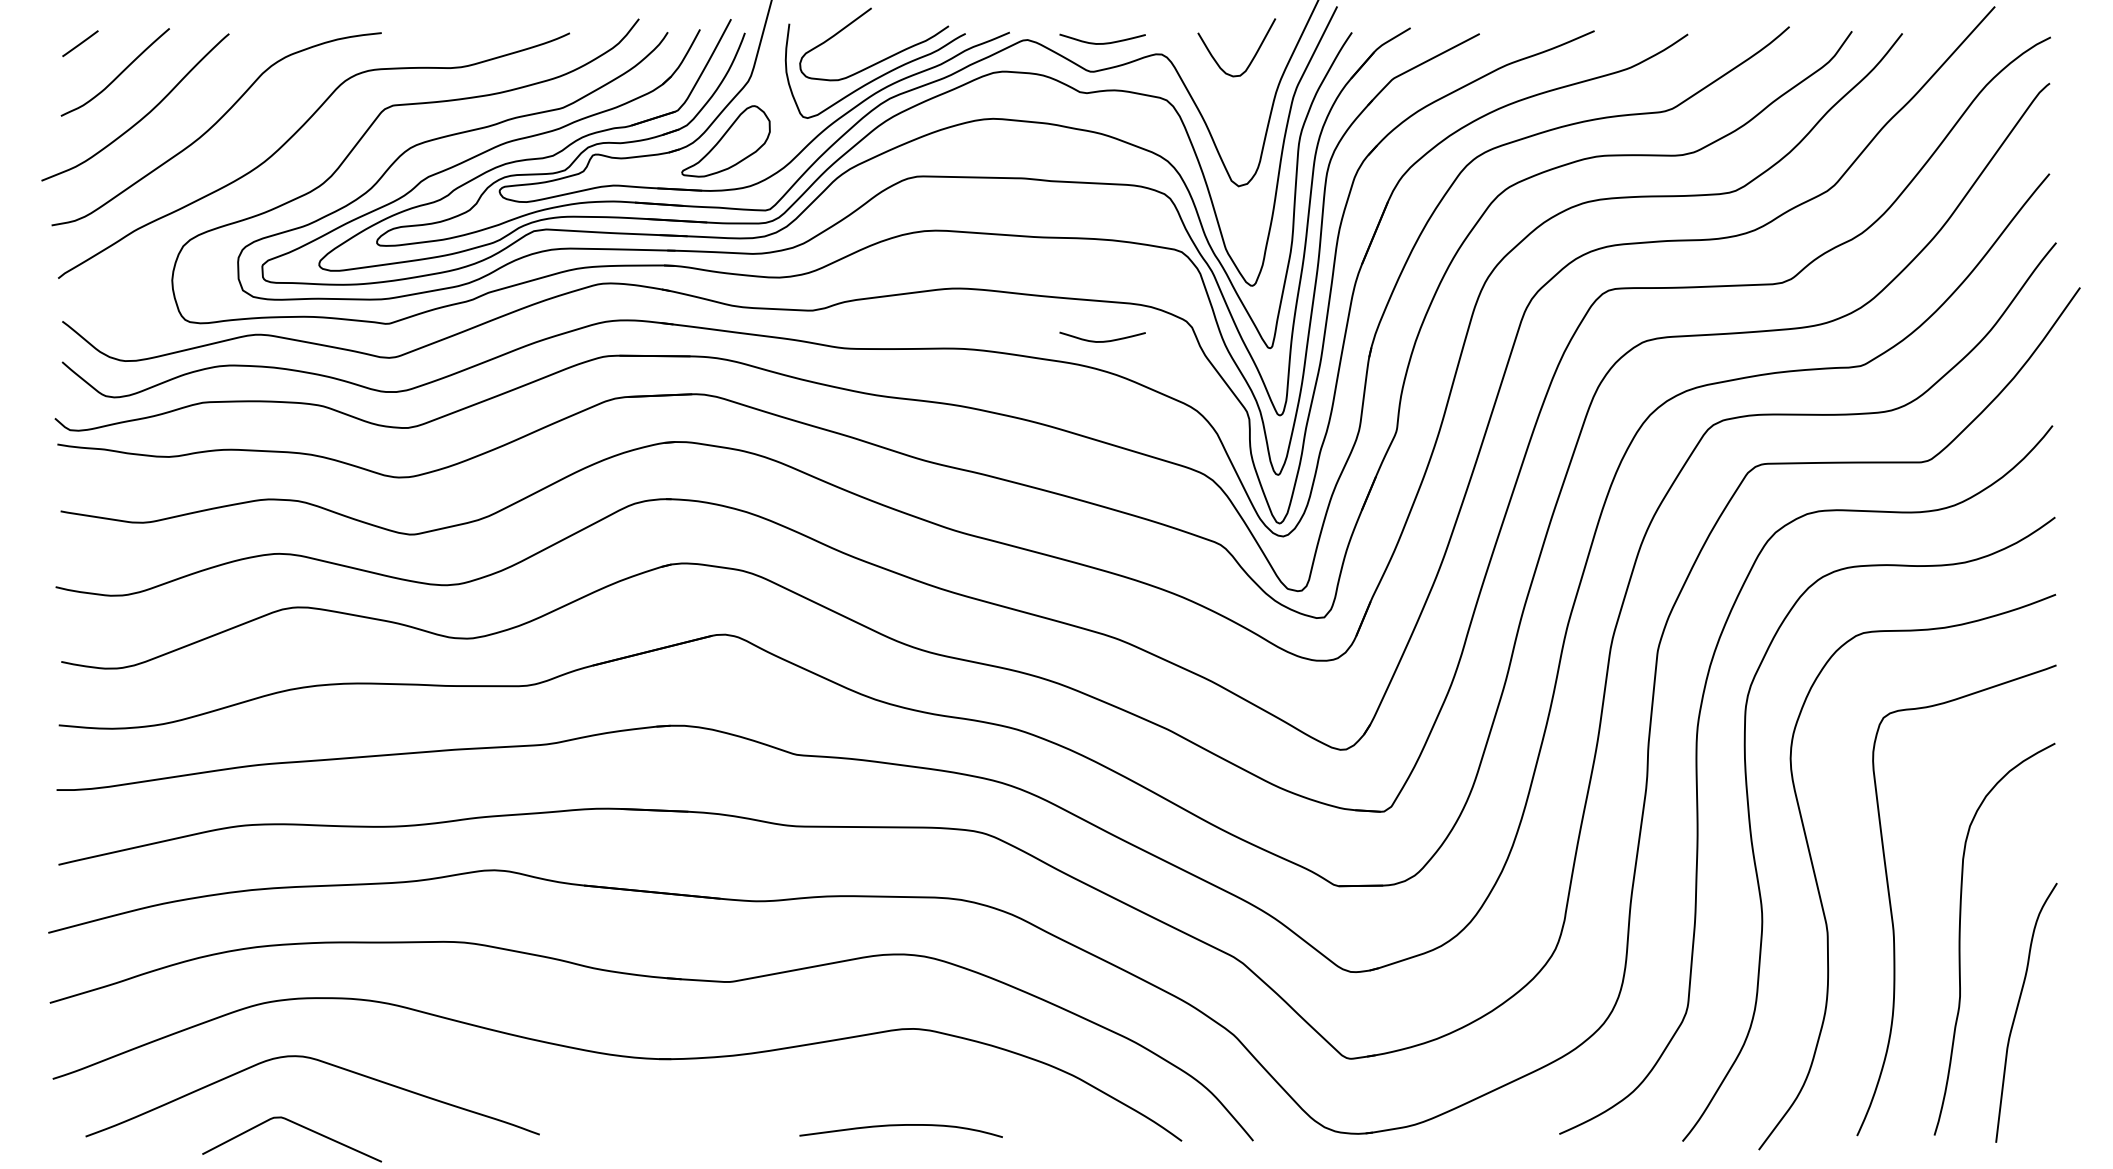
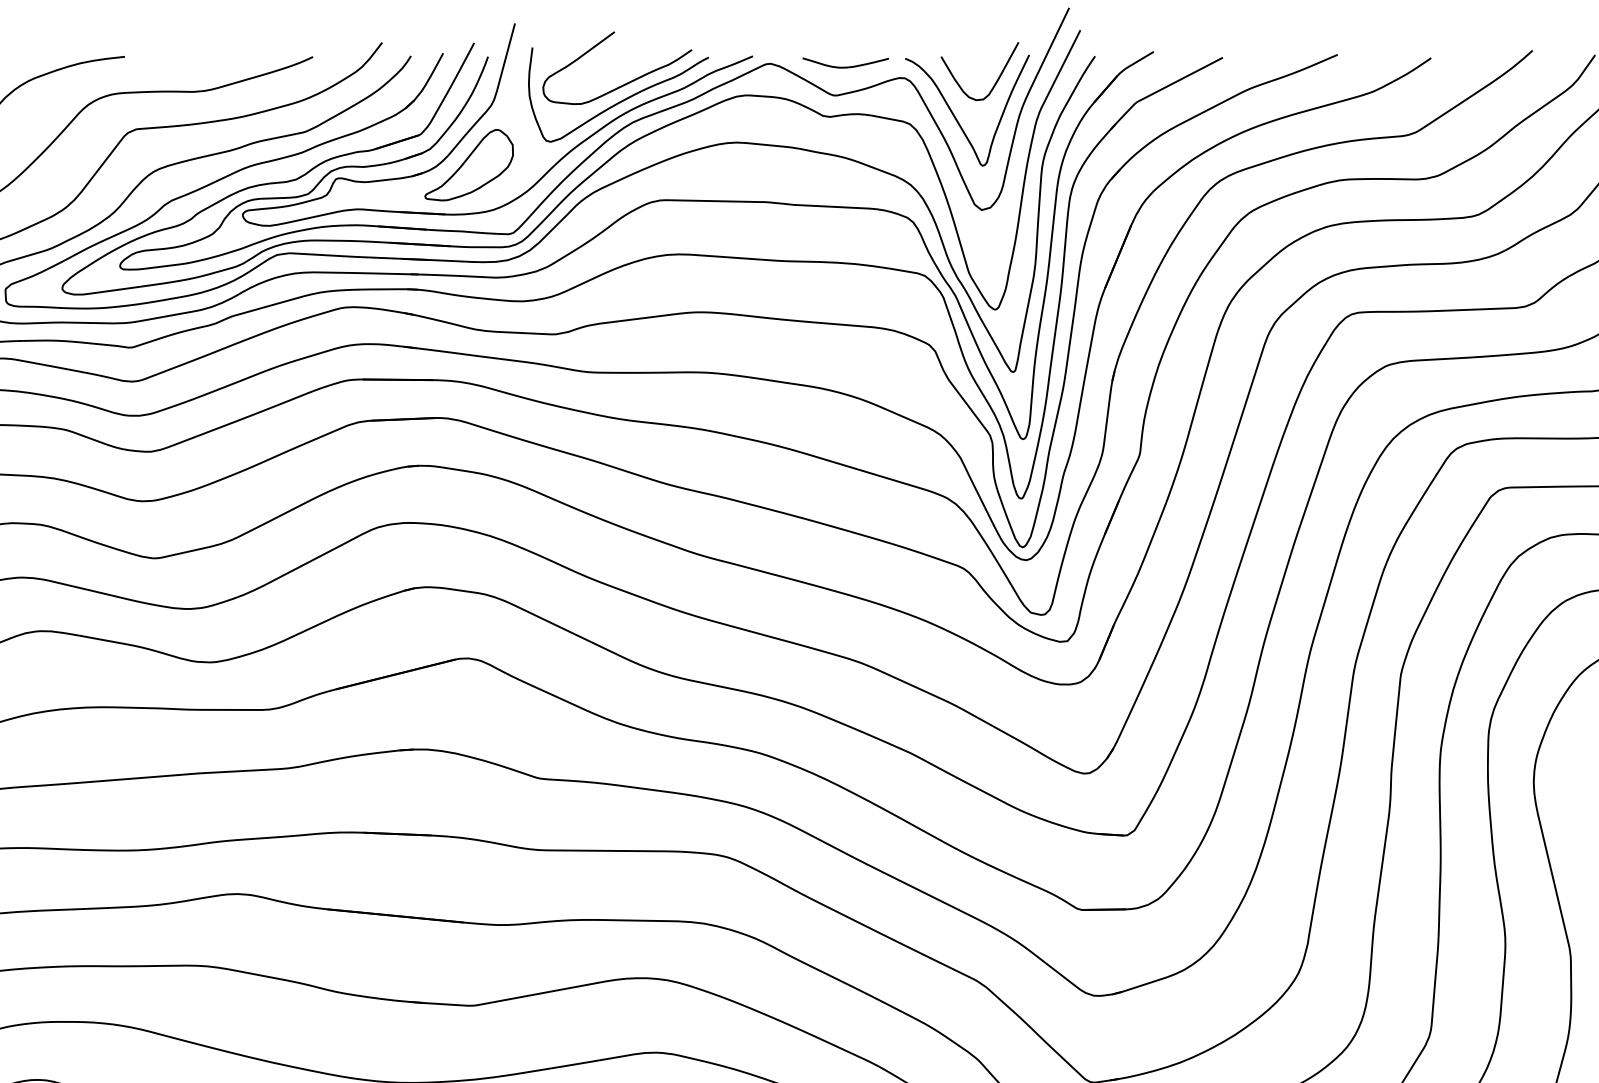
curve: (1212, 92) -> (955, 116), added
curve: (1103, 340) -> (846, 364), removed

